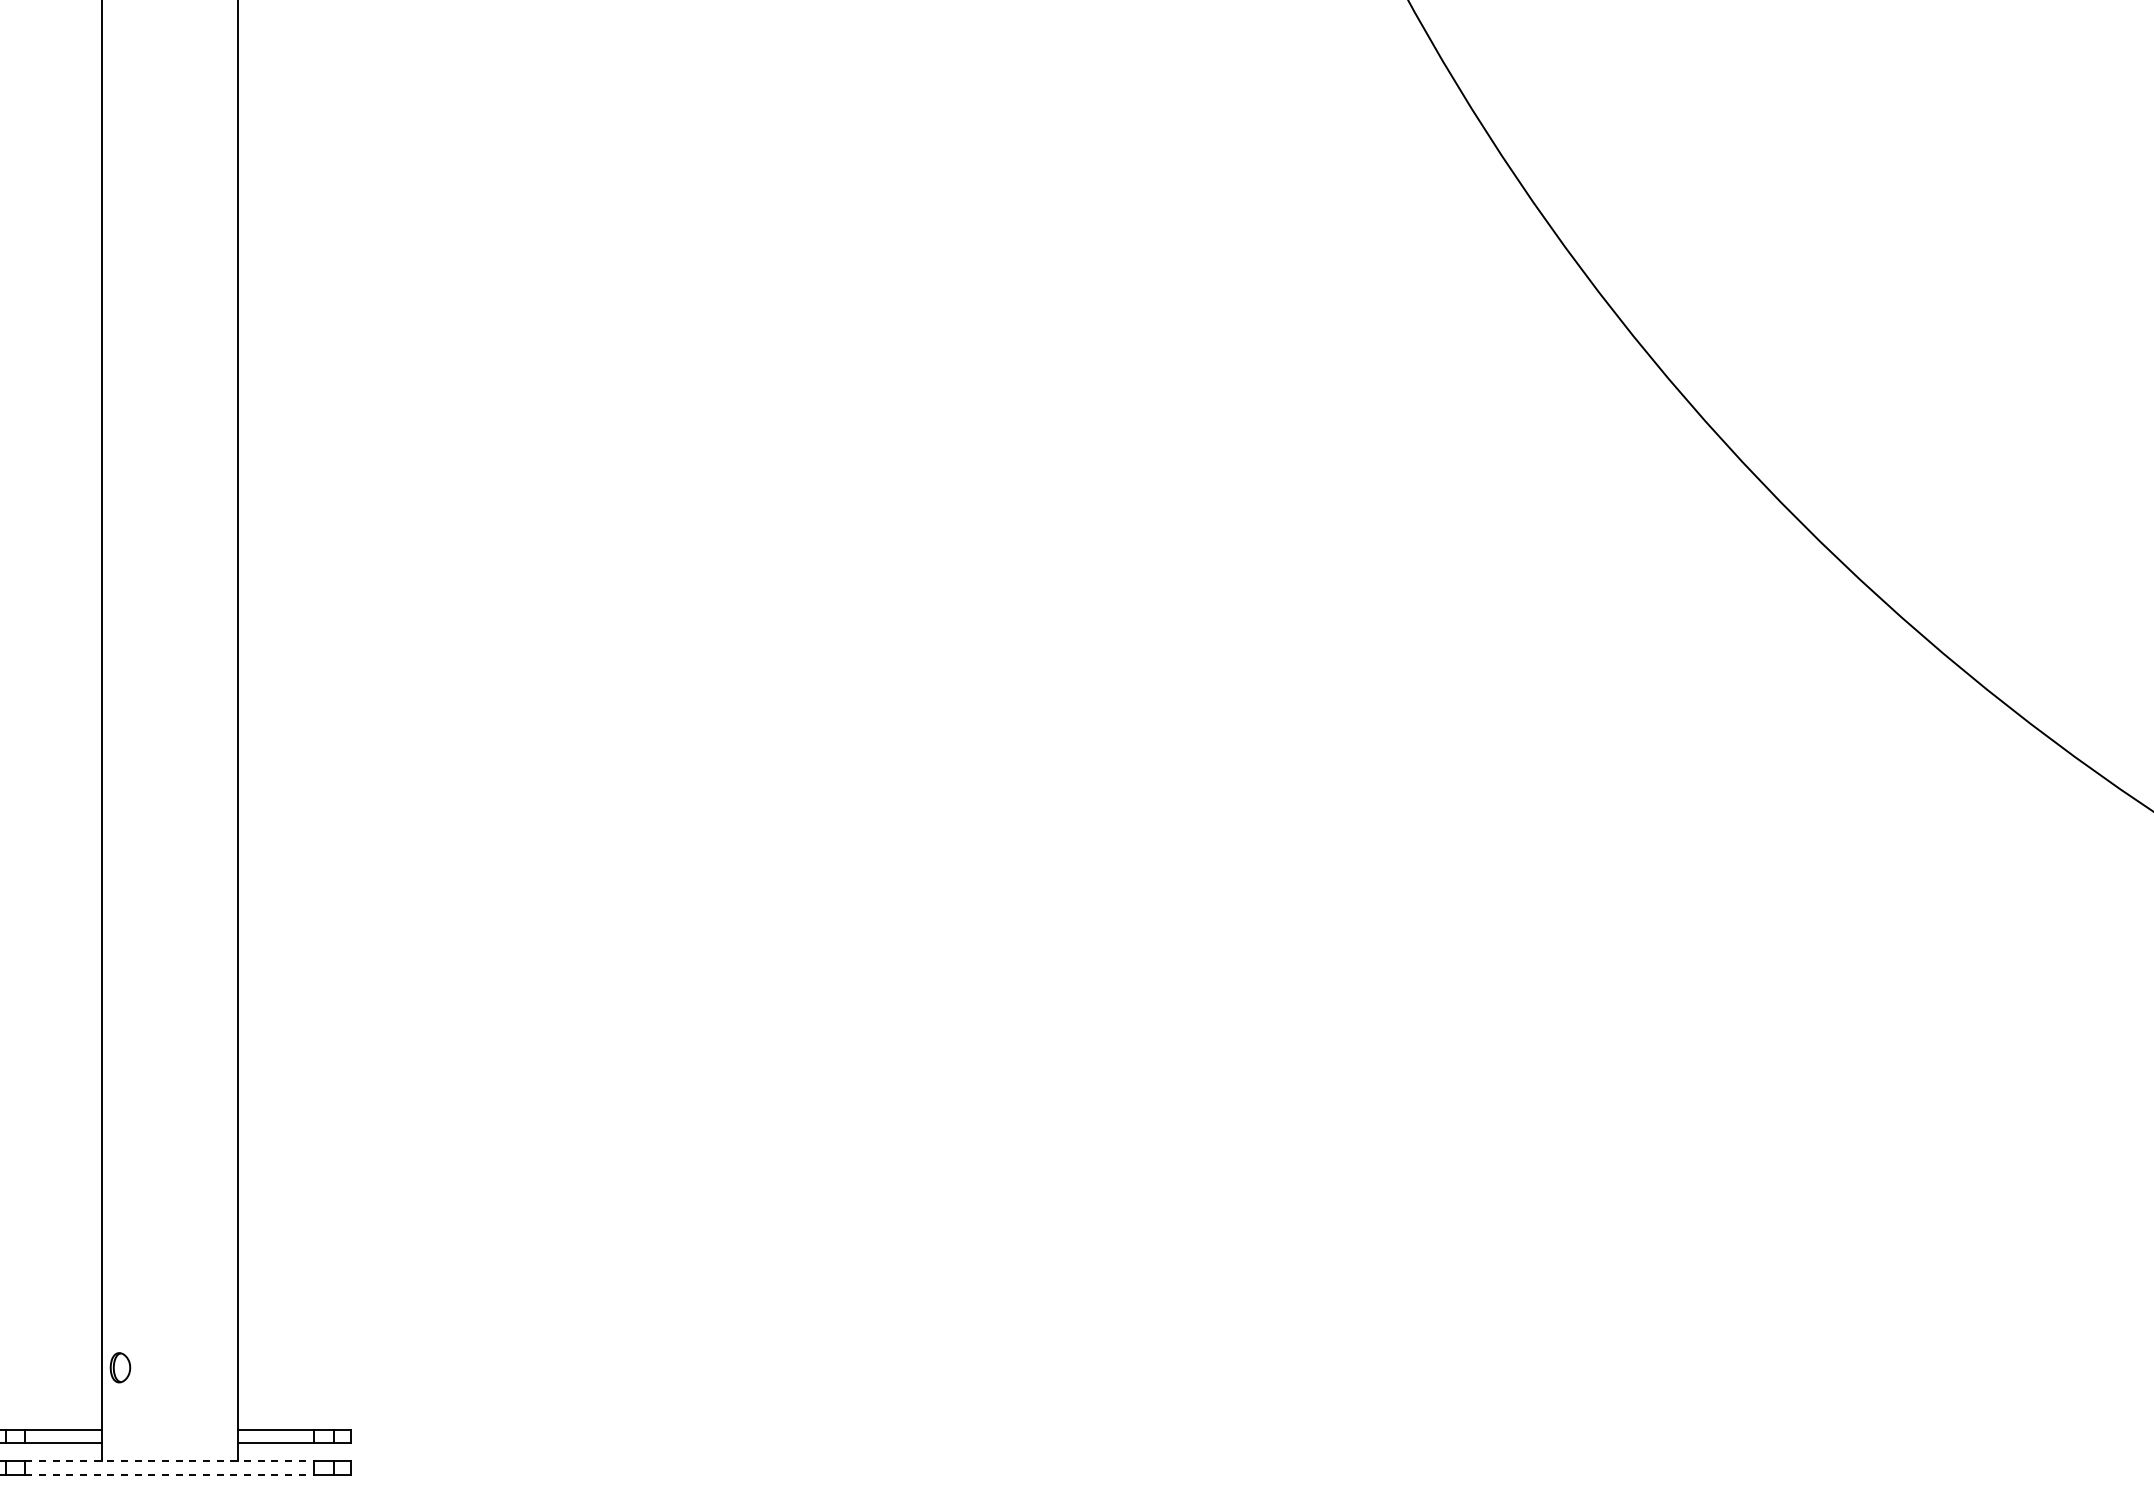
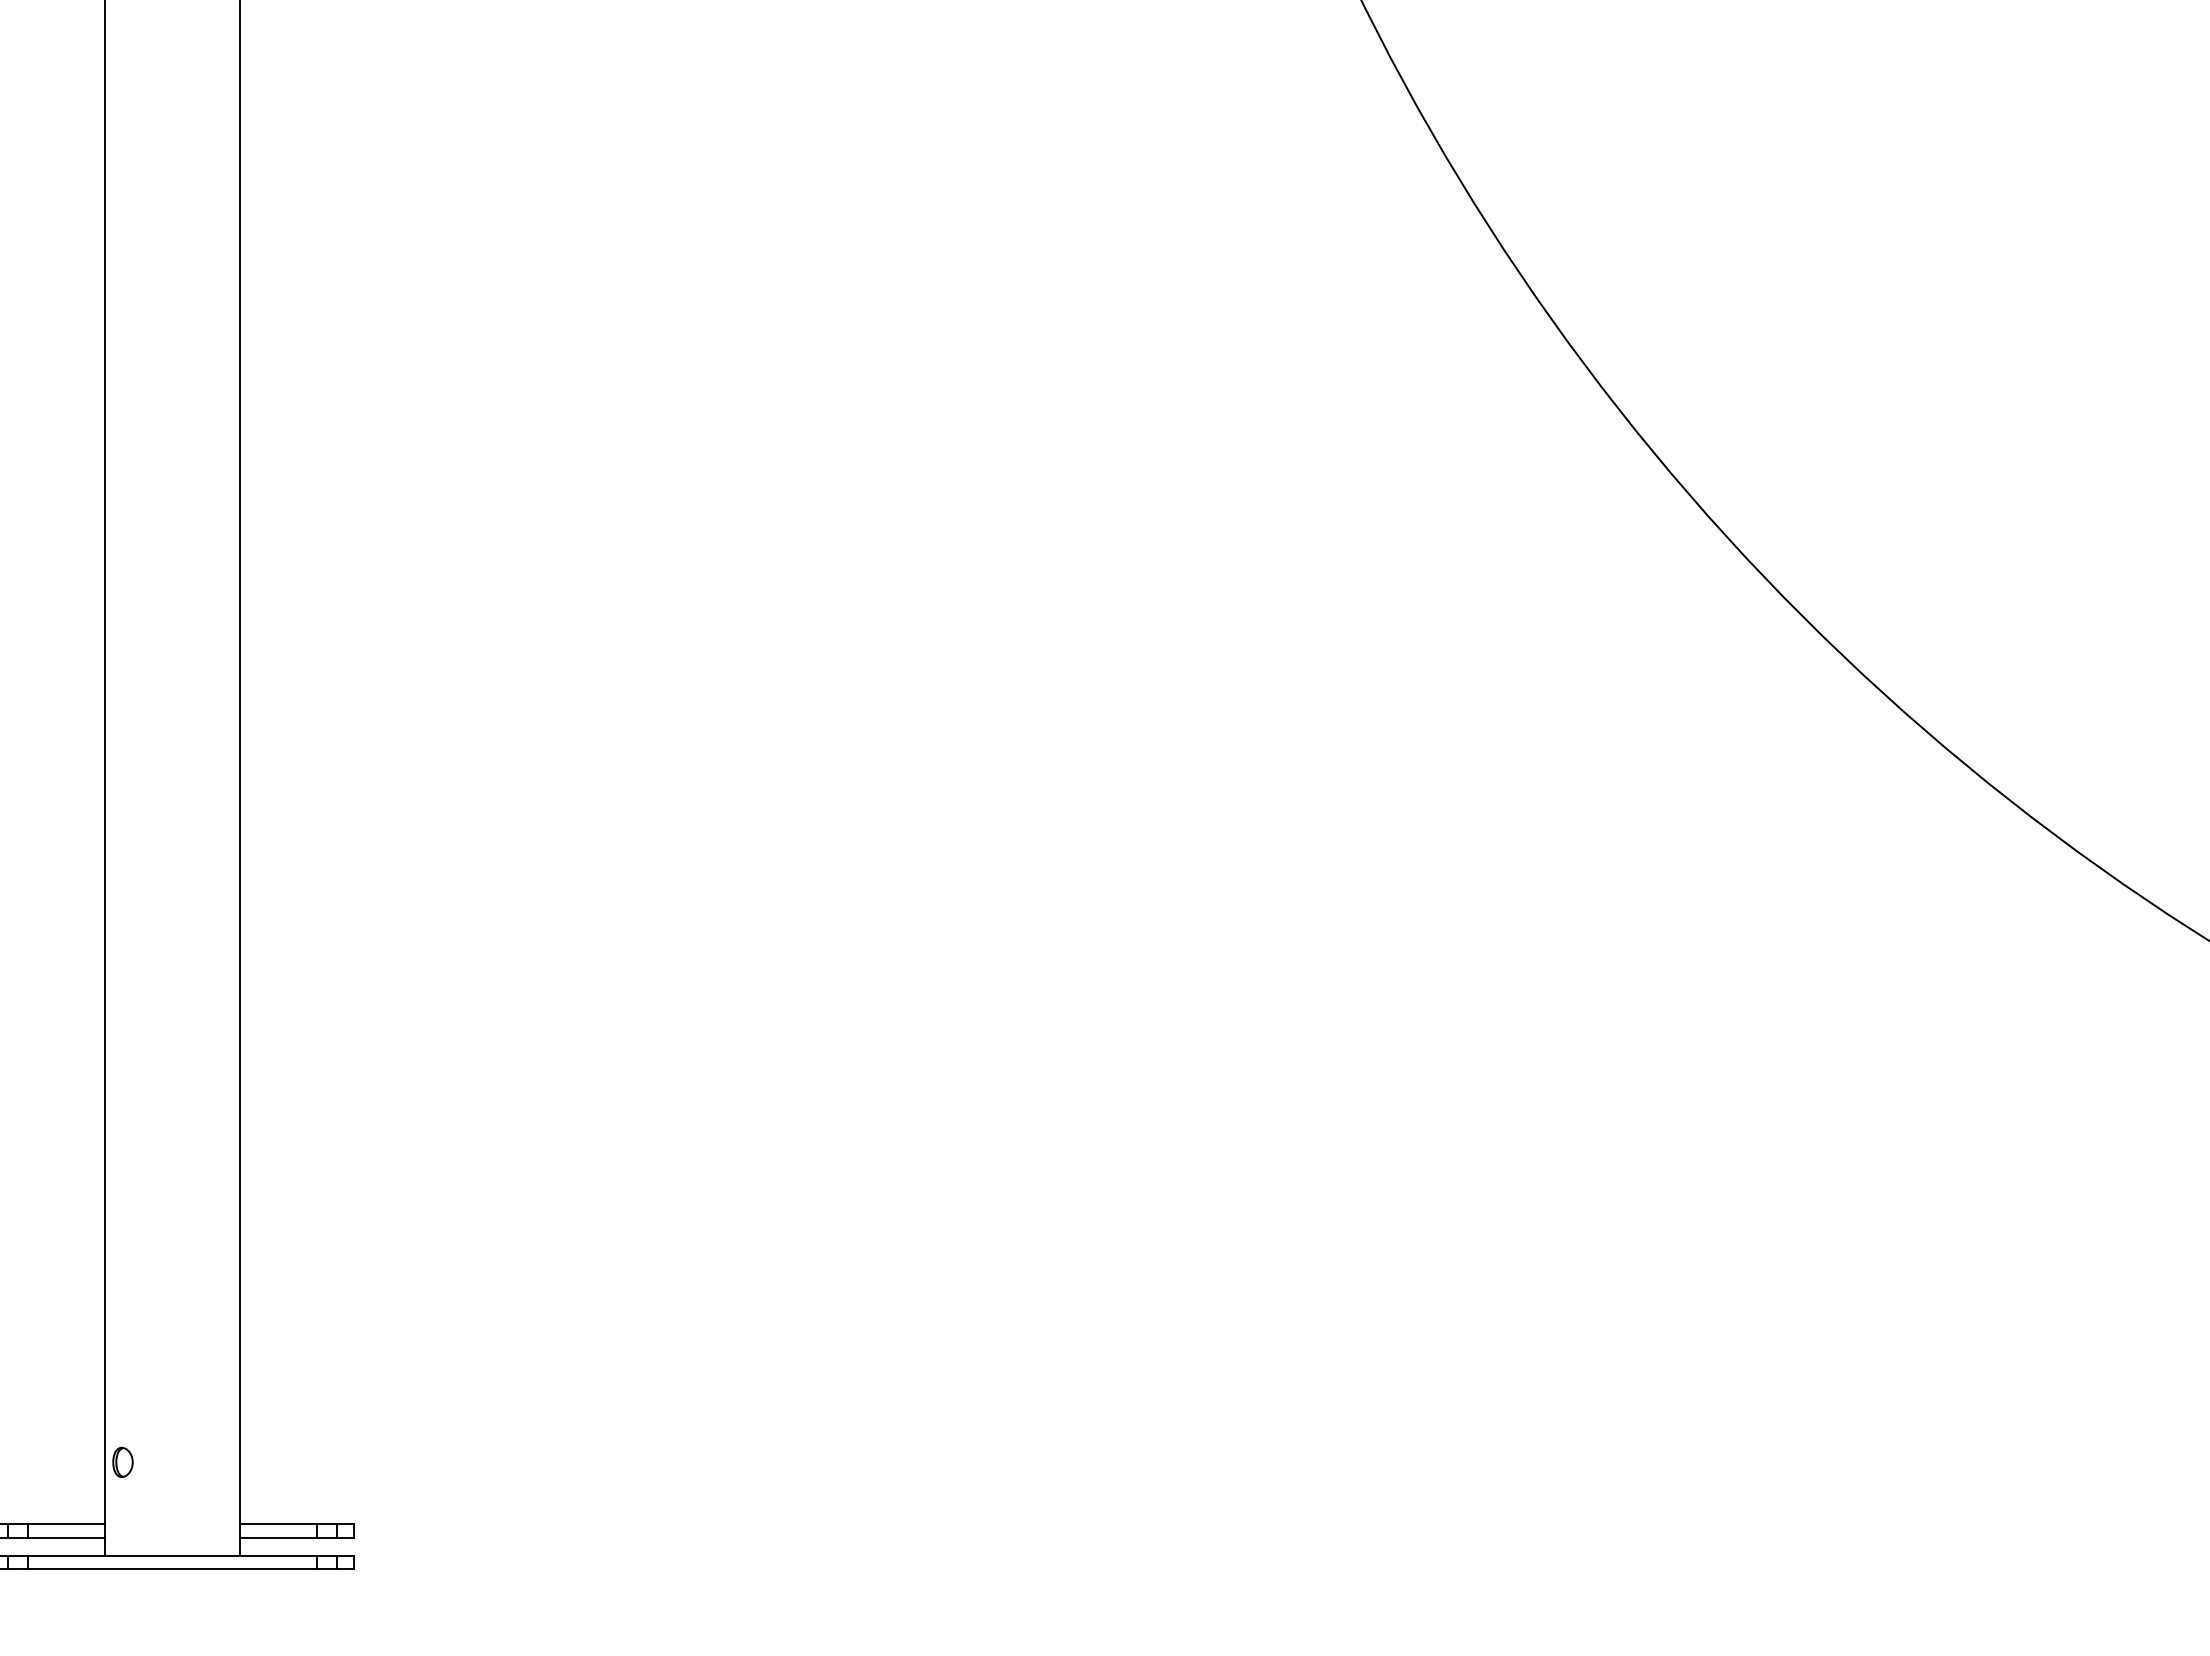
line: (169, 1460) -> (172, 1555), dashed -> solid
line: (169, 1474) -> (172, 1569), dashed -> solid

